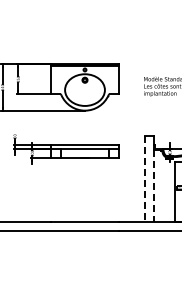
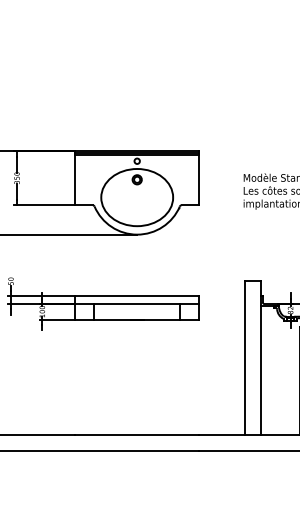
line: (145, 179) -> (246, 358), dashed -> solid
line: (153, 186) -> (260, 371), dashed -> solid

